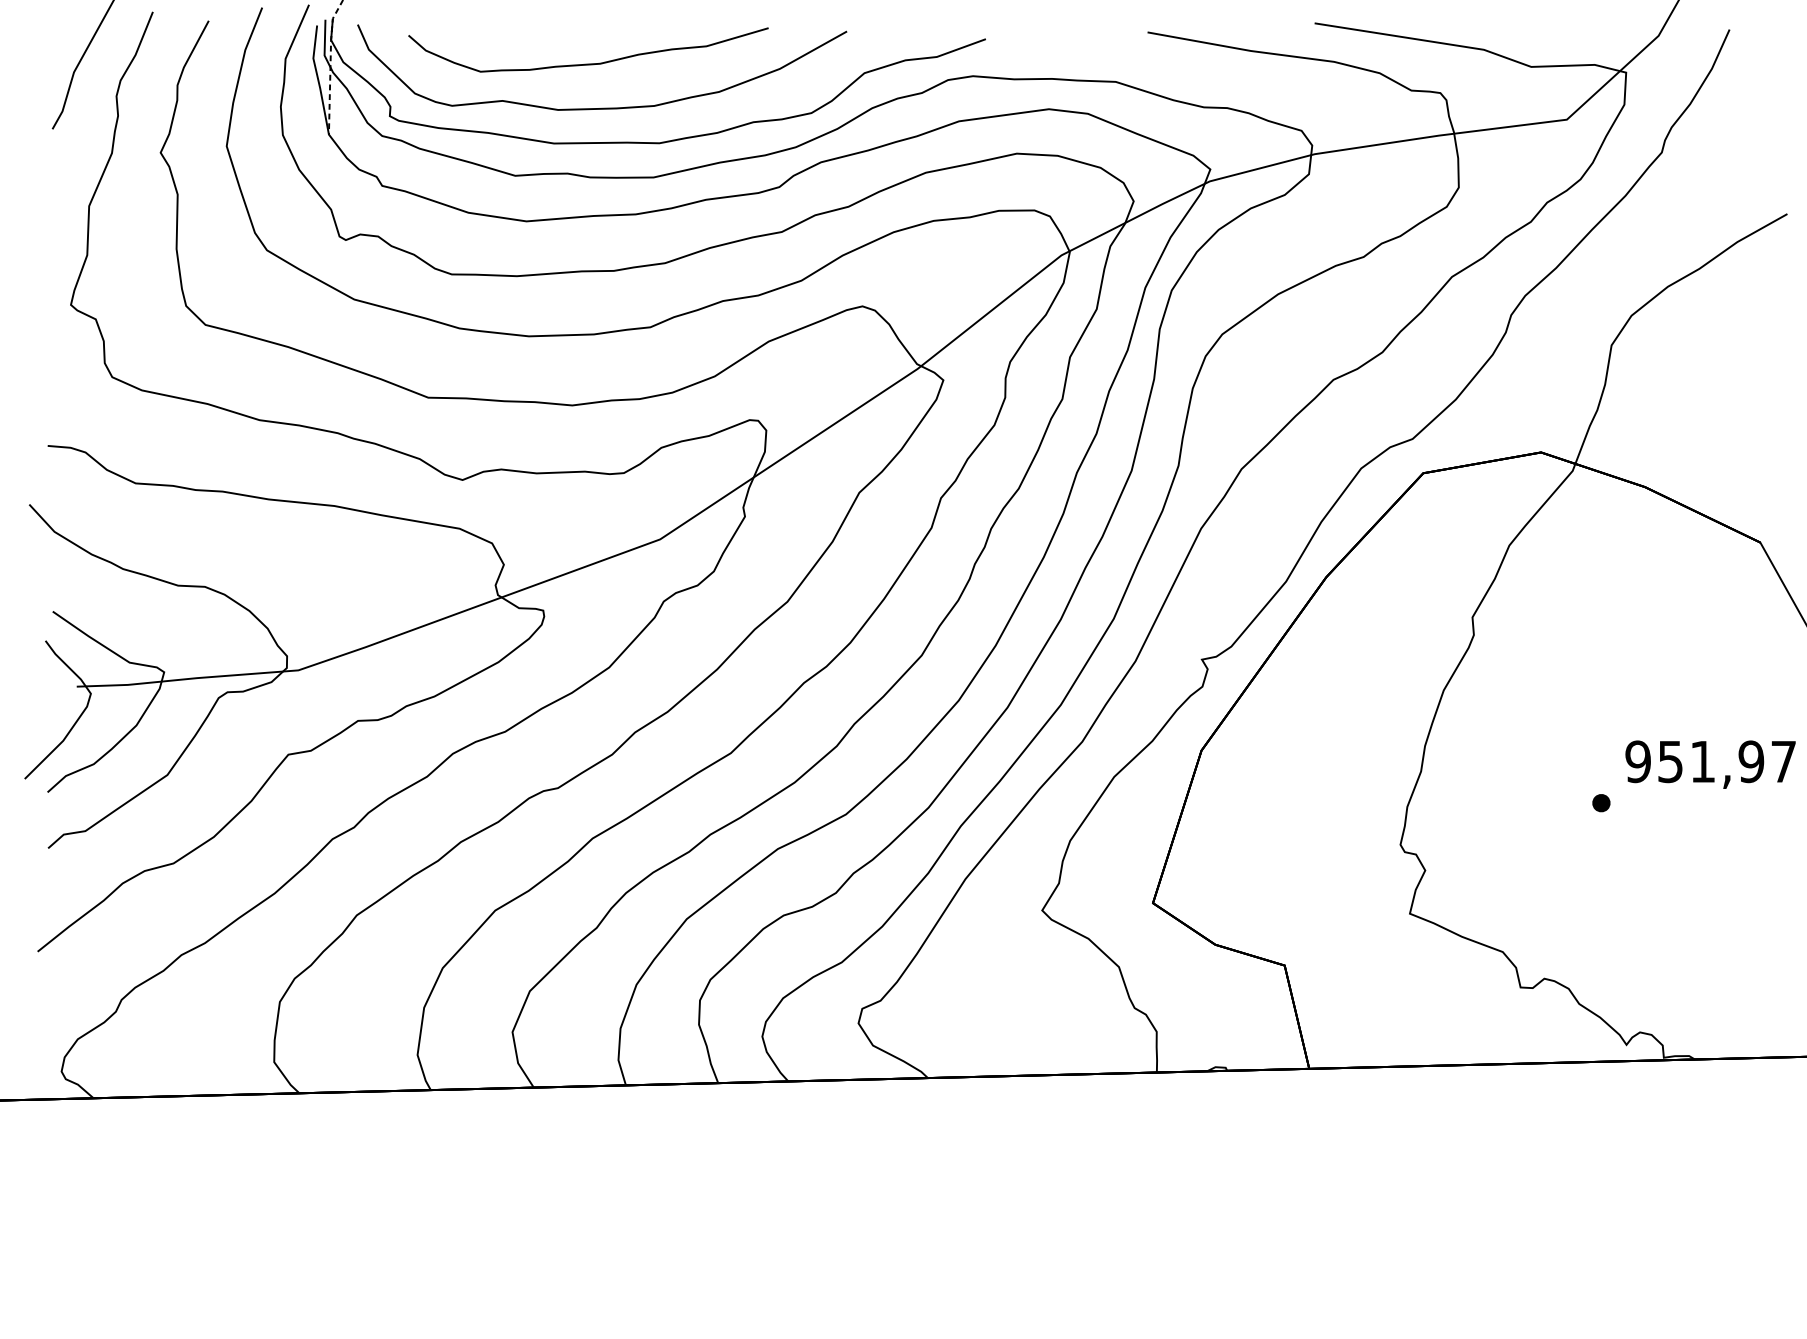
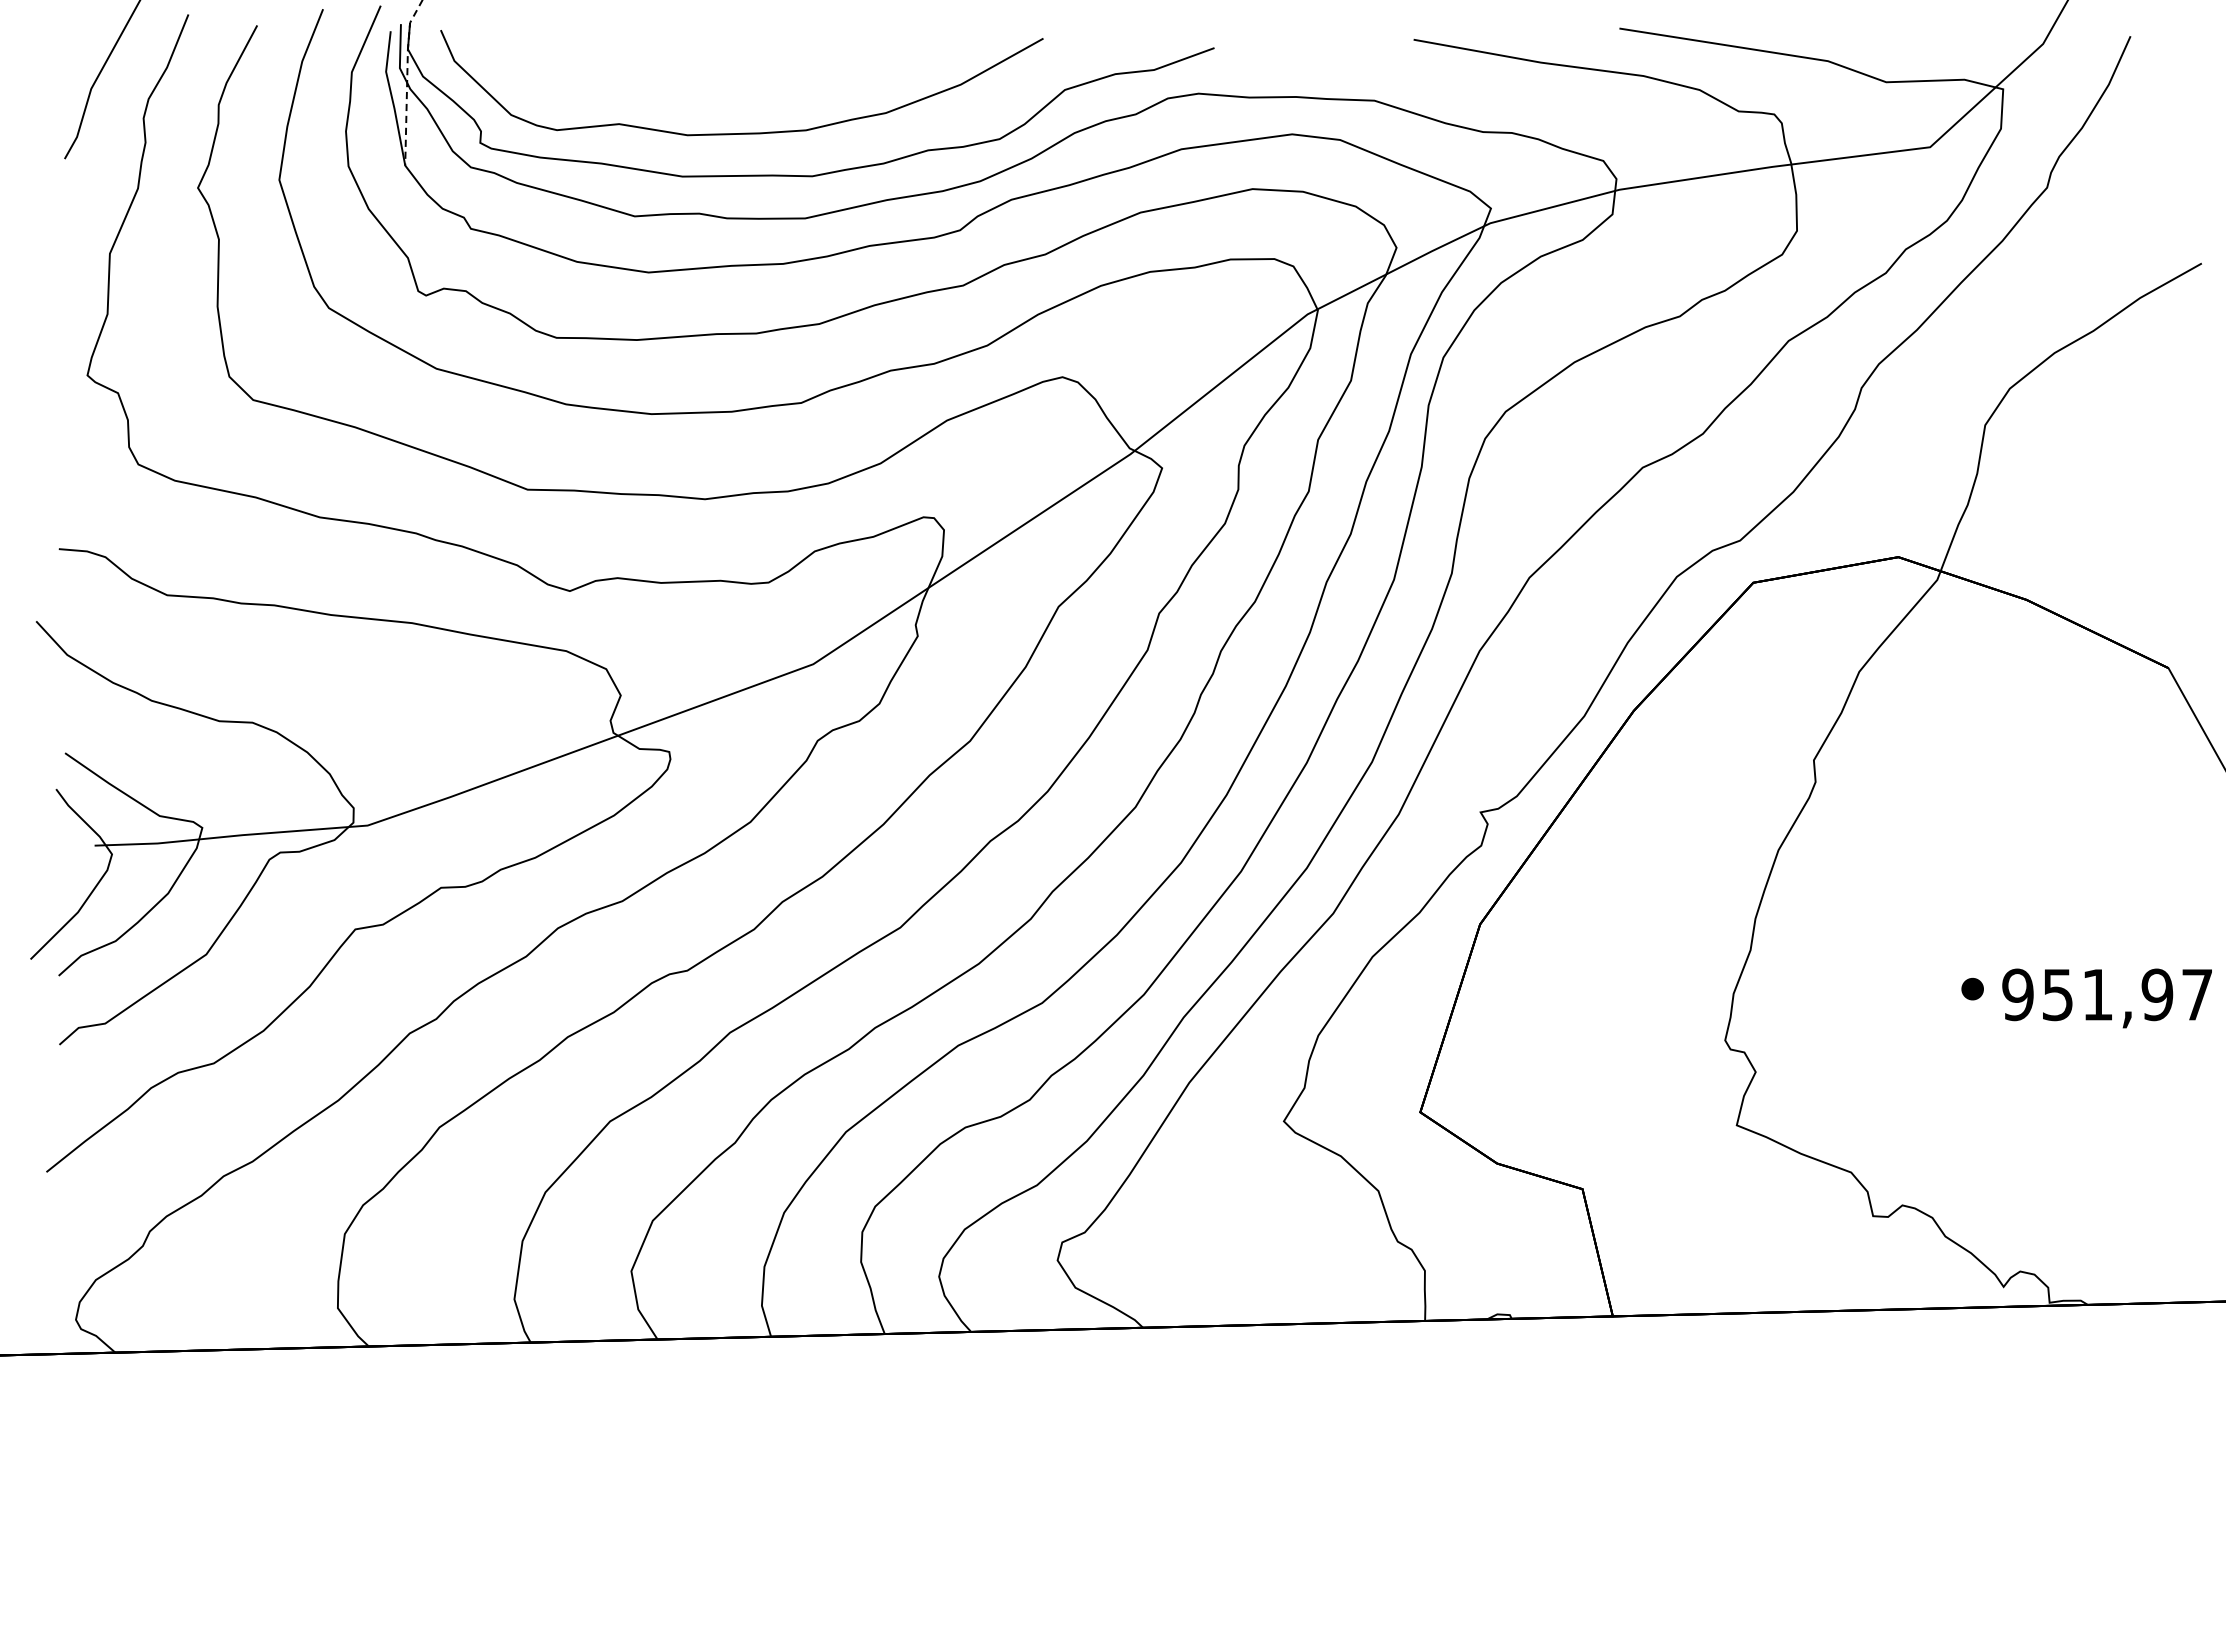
curve: (588, 63) -> (724, 78), removed
text: (1710, 764) -> (2107, 998), moved

